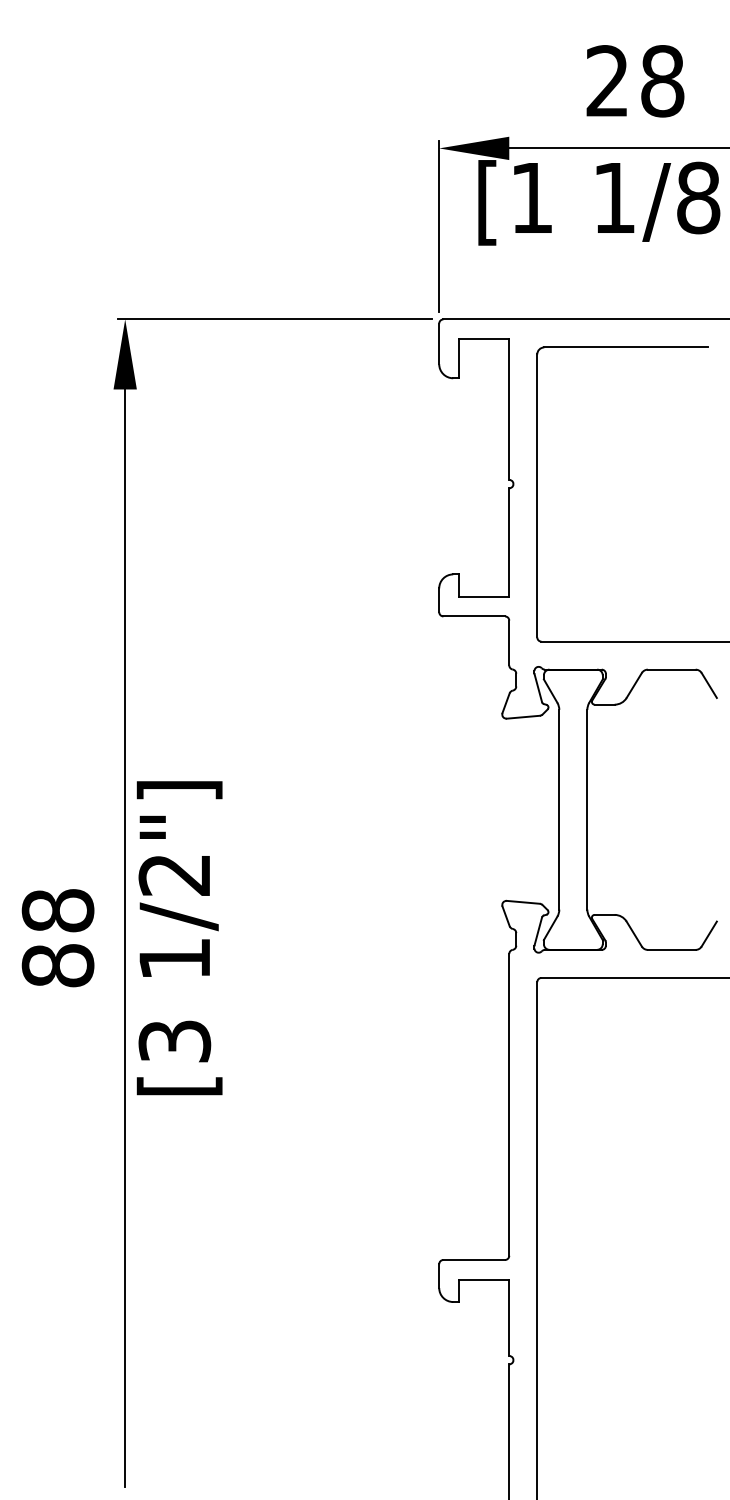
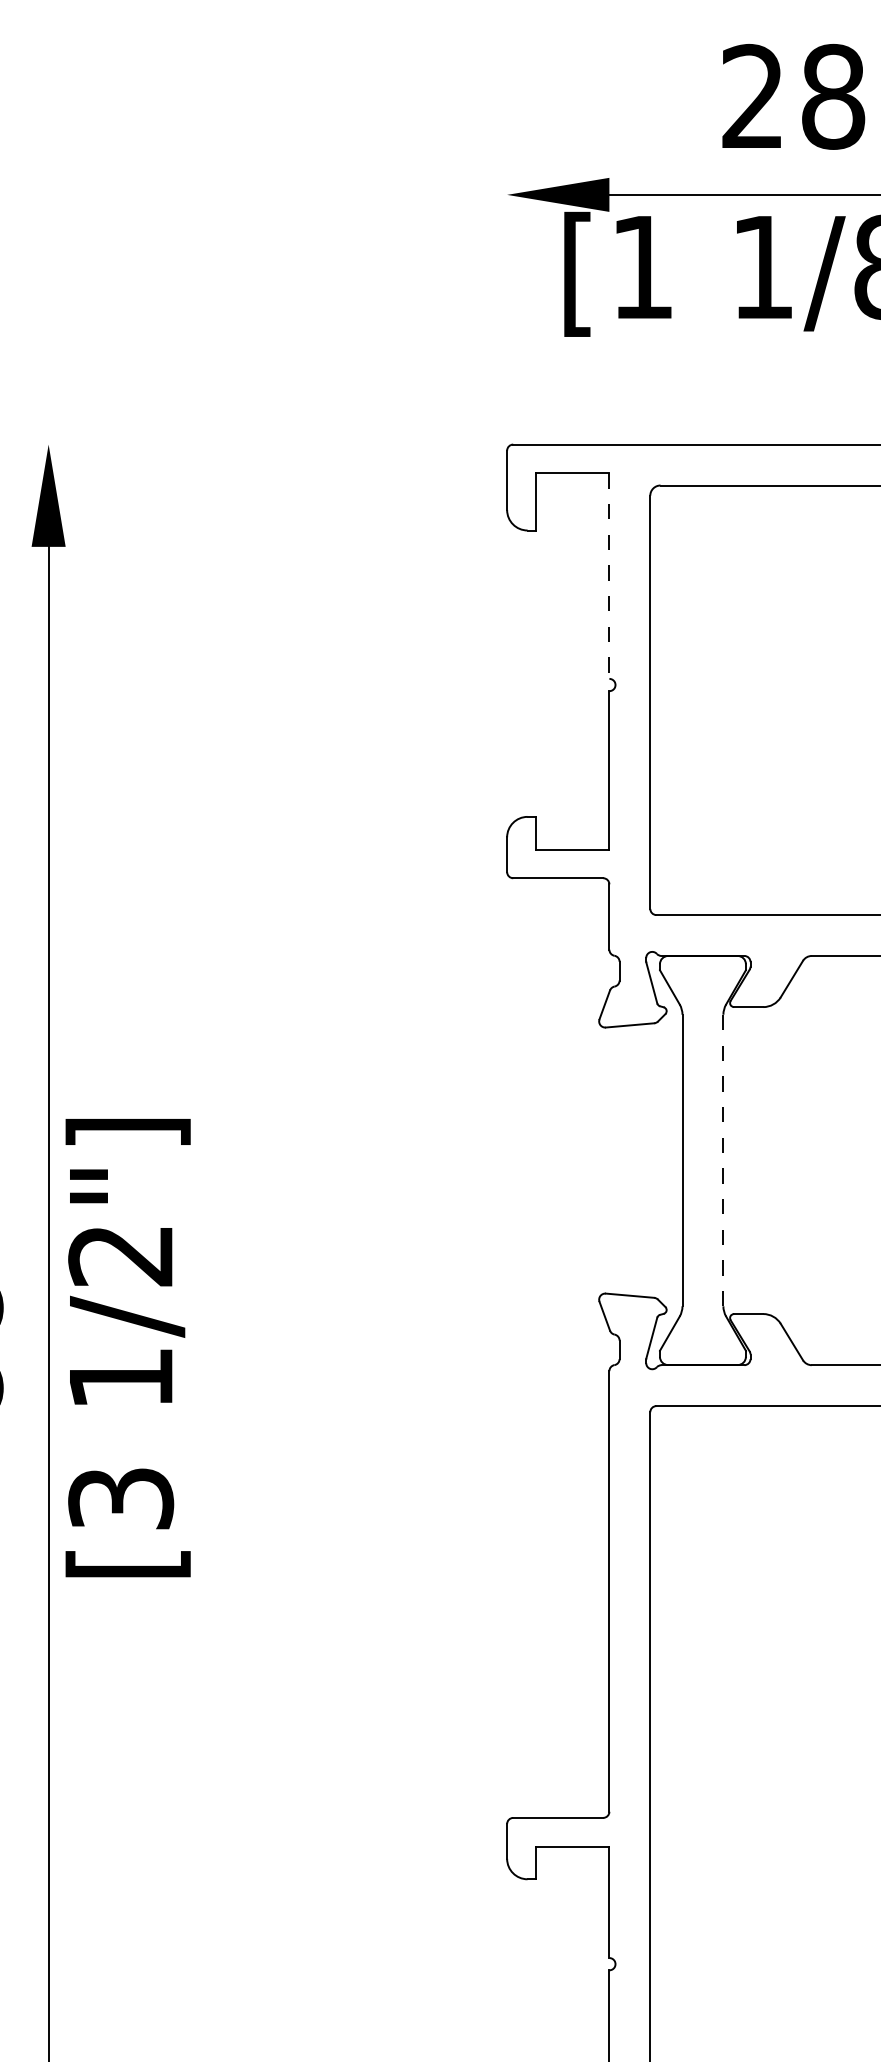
line: (439, 226) -> (507, 308), removed
line: (275, 319) -> (268, 444), removed
line: (509, 409) -> (609, 576), solid -> dashed
line: (587, 809) -> (723, 1160), solid -> dashed

